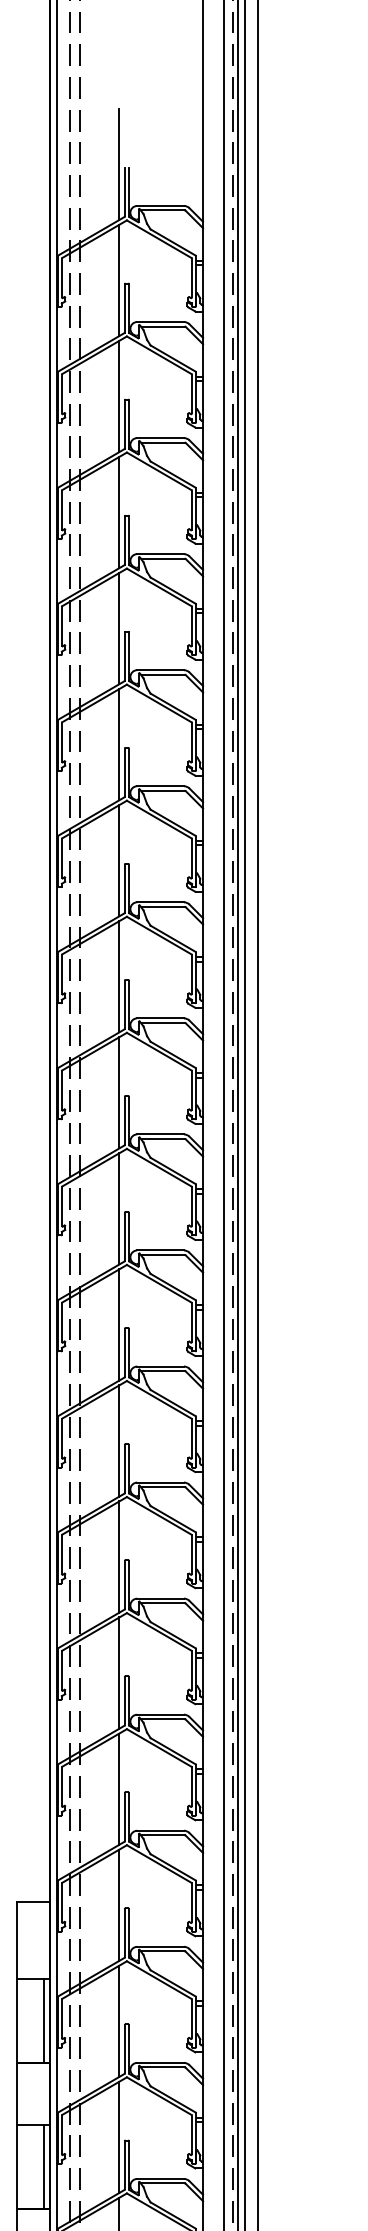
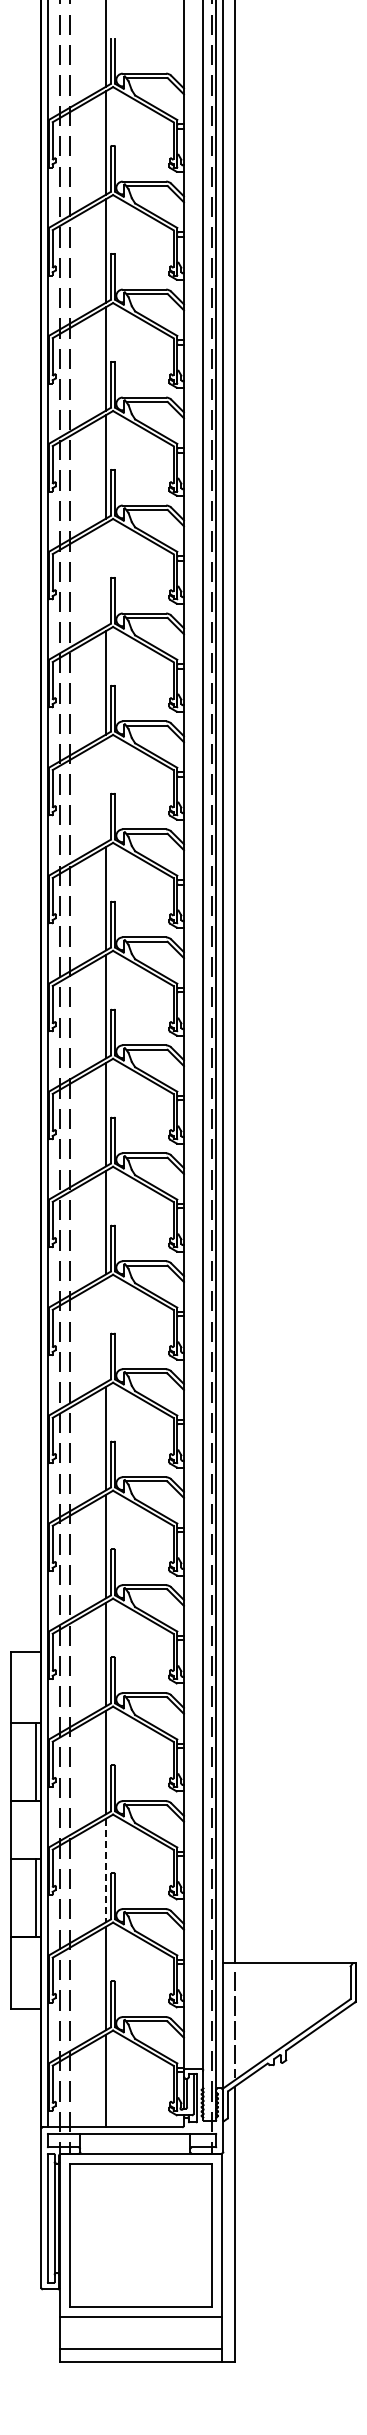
line: (119, 744) -> (106, 574), removed
line: (119, 976) -> (106, 790), removed
line: (119, 1556) -> (106, 1330), removed
line: (119, 2137) -> (106, 1870), solid -> dashed

